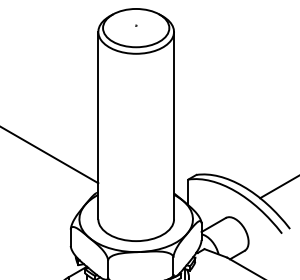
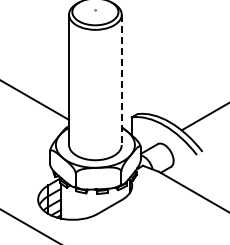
line: (173, 126) -> (121, 80), solid -> dashed

